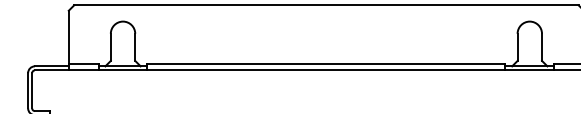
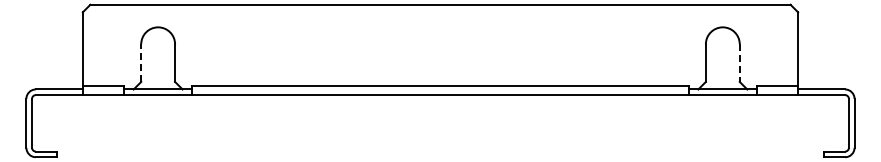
line: (111, 47) -> (141, 63), solid -> dashed
line: (541, 47) -> (739, 63), solid -> dashed

